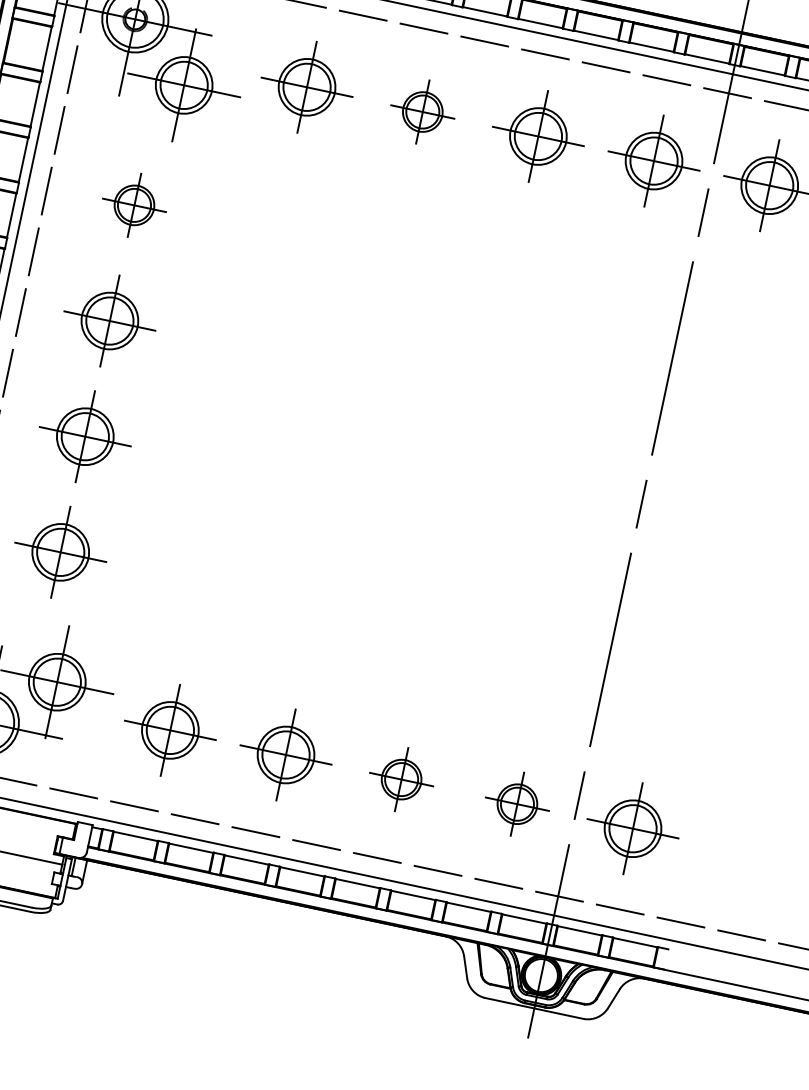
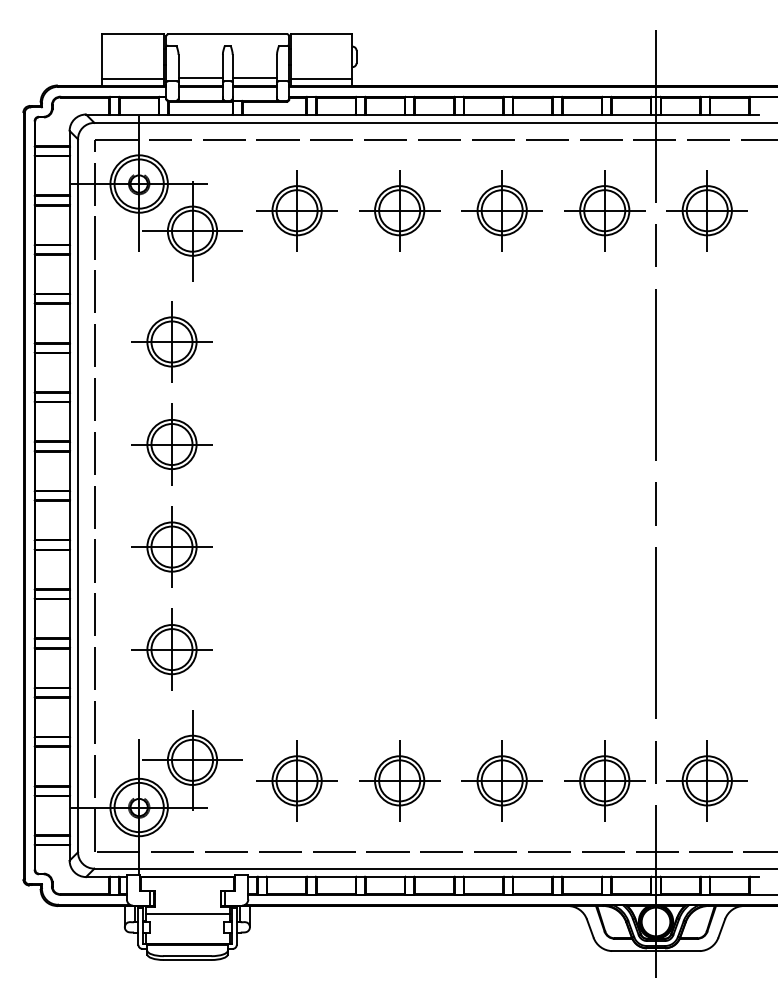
part: (422, 111) -> (399, 210), size x1.43
part: (134, 204) -> (171, 341), size x1.43
part: (400, 779) -> (501, 780), size x1.43
part: (517, 803) -> (604, 780), size x1.43

